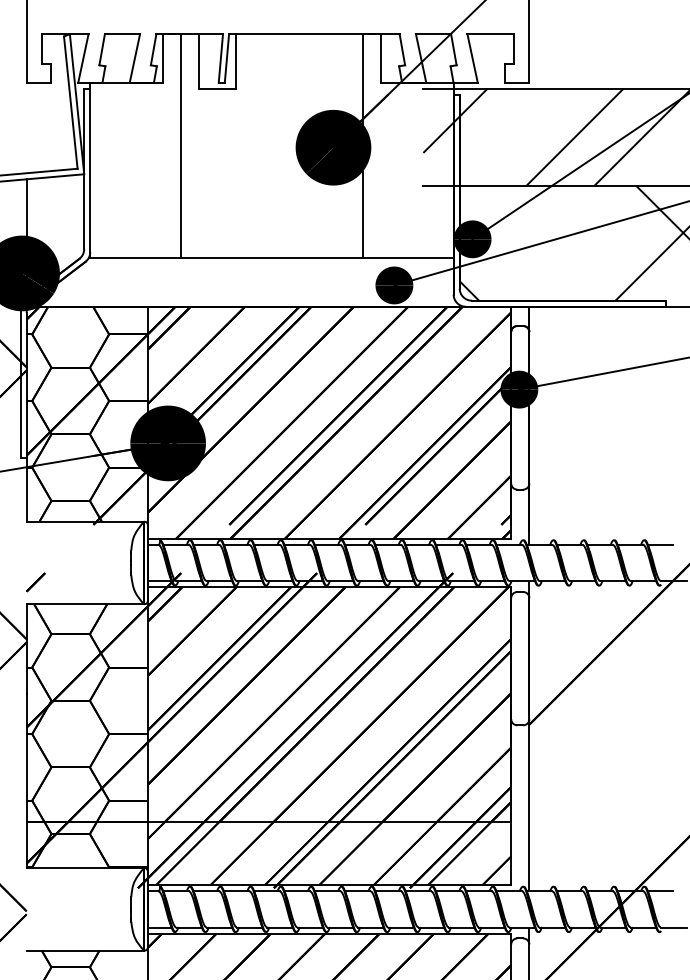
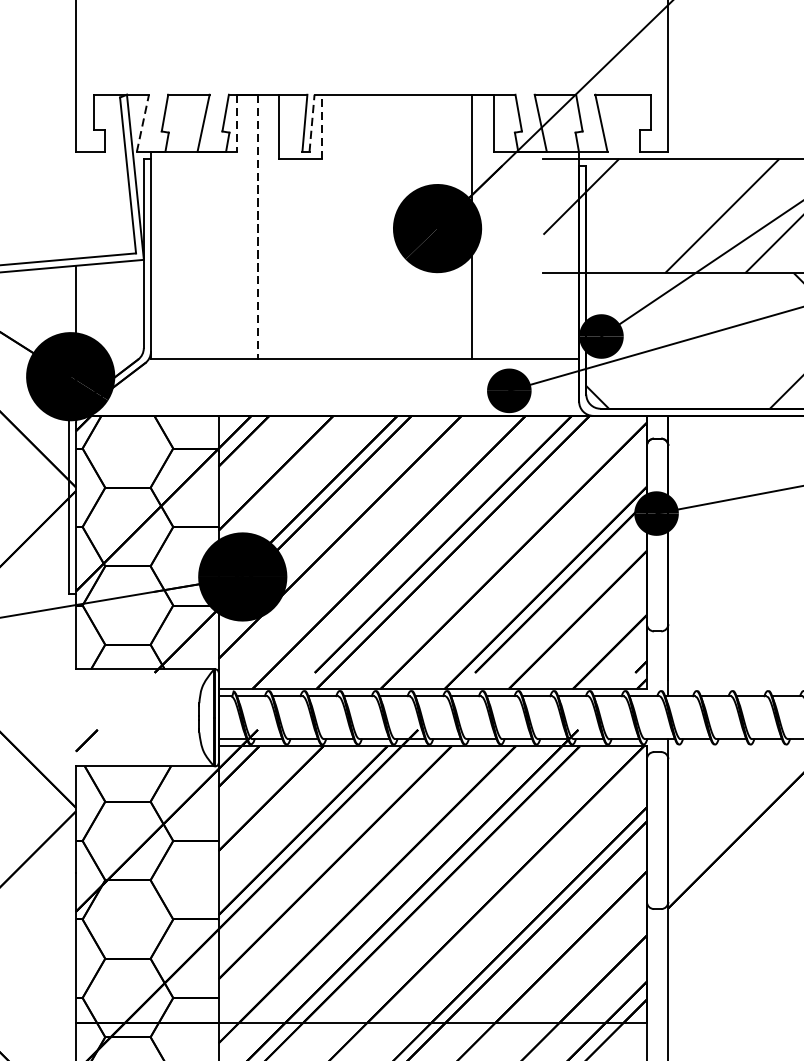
line: (227, 57) -> (312, 122), solid -> dashed
line: (83, 58) -> (143, 123), solid -> dashed
line: (162, 58) -> (236, 123), solid -> dashed
line: (235, 60) -> (322, 125), solid -> dashed
line: (181, 146) -> (258, 227), solid -> dashed

